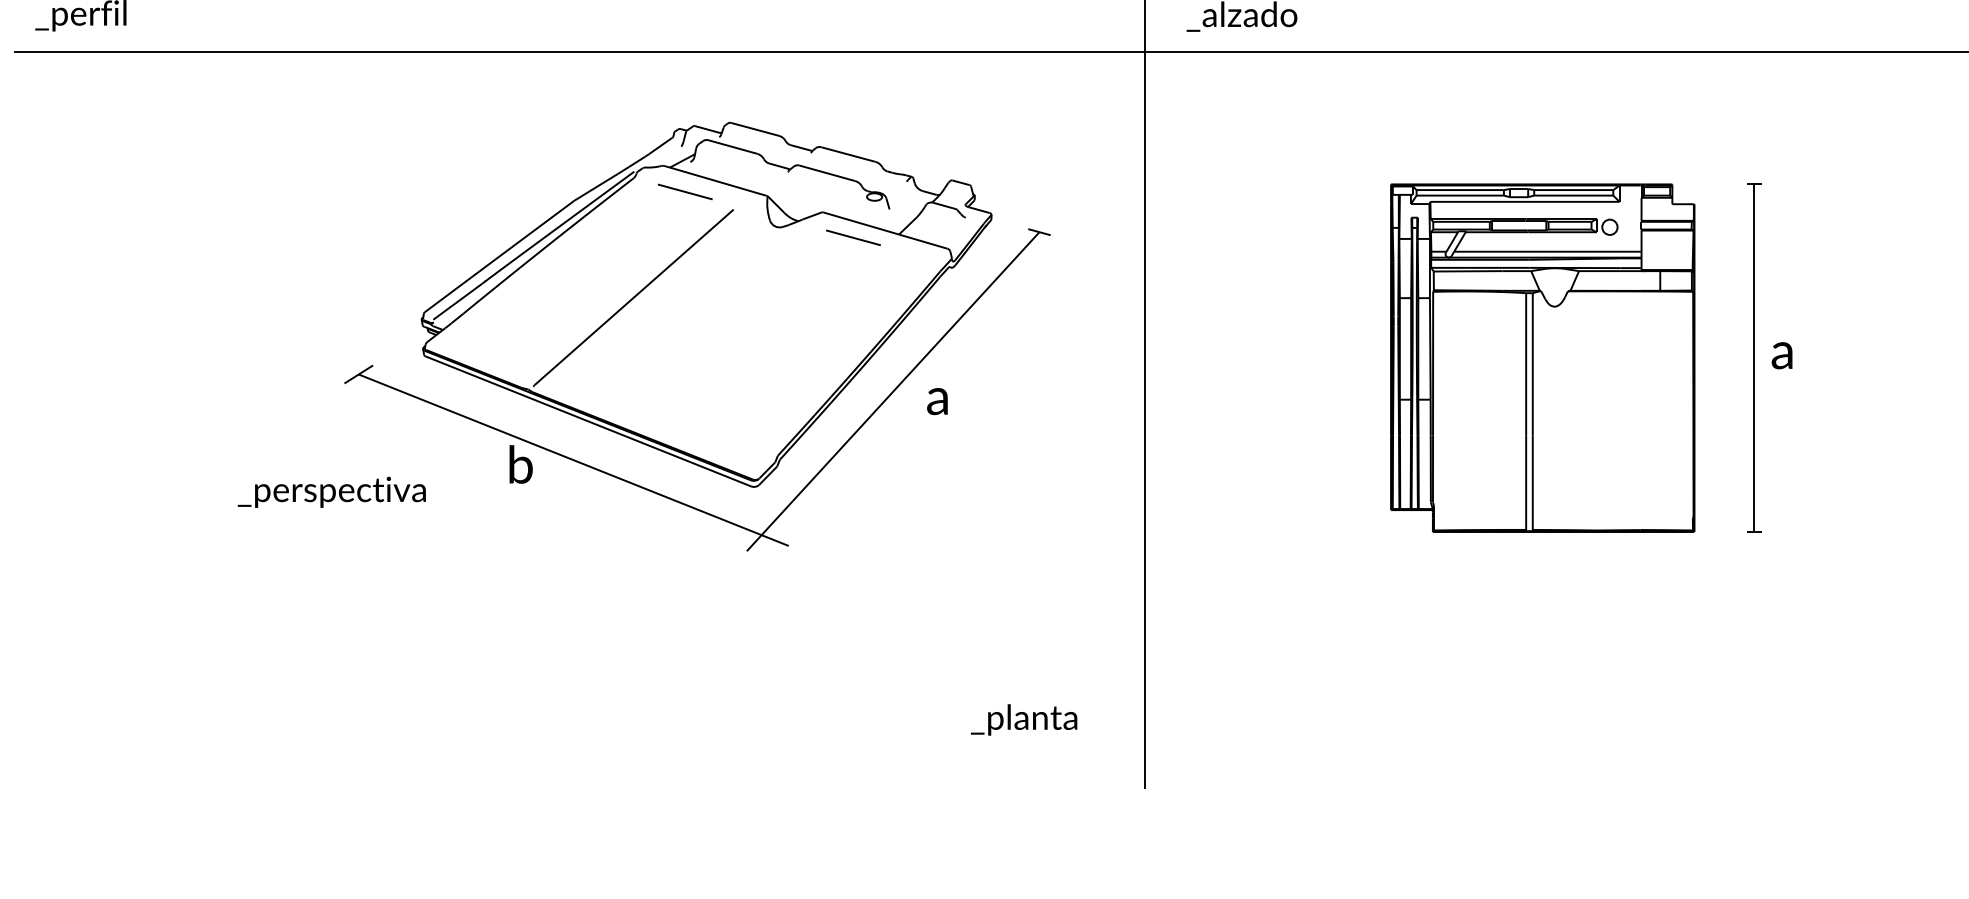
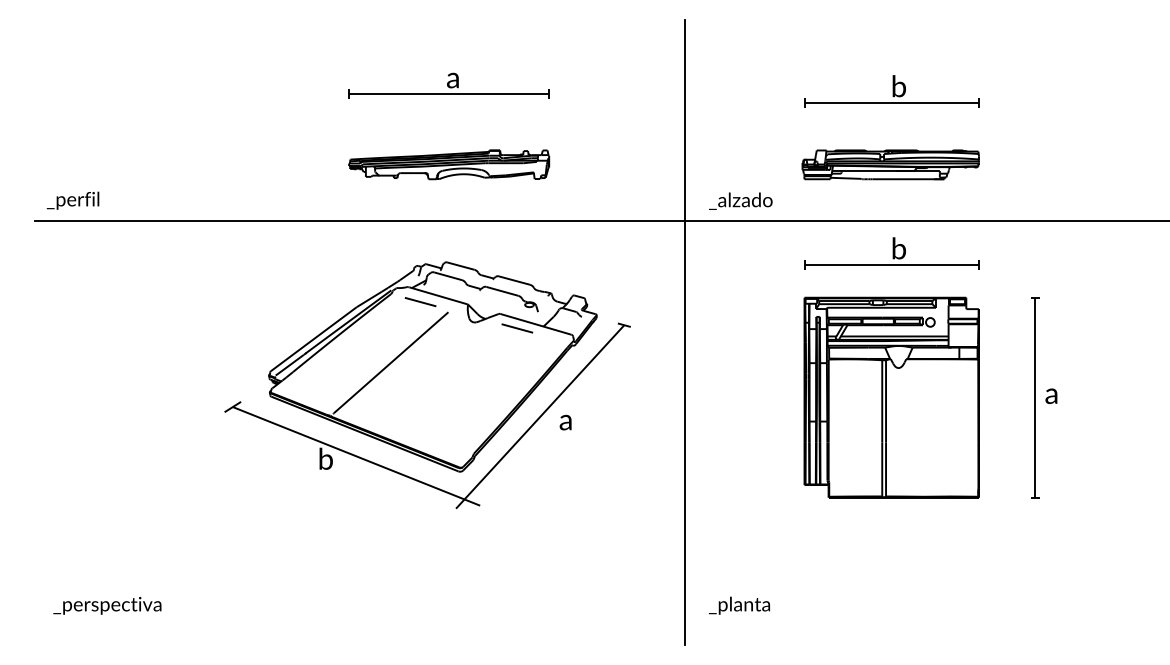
part: (1504, 107) -> (891, 253), added
part: (1542, 357) -> (891, 397), moved
text: (332, 491) -> (107, 605), moved
text: (1024, 719) -> (739, 605), moved

